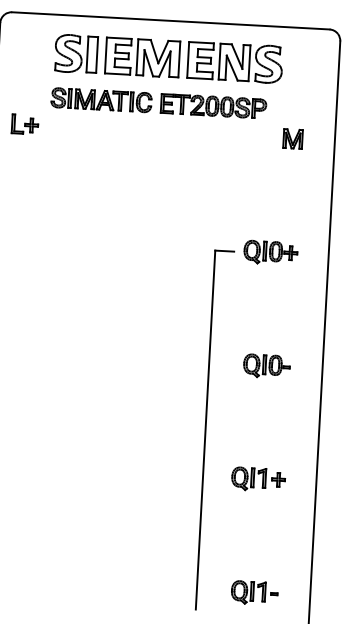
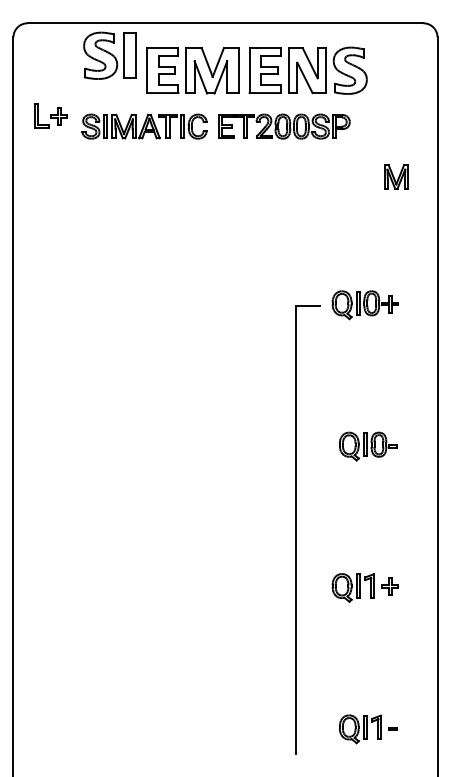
part: (75, 53) -> (109, 55), moved
part: (24, 124) -> (50, 115), moved
part: (293, 138) -> (396, 176), moved

